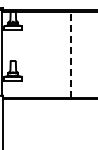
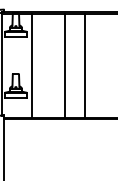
line: (26, 54) -> (31, 65), added
line: (53, 54) -> (64, 65), added
line: (70, 54) -> (84, 65), dashed -> solid

